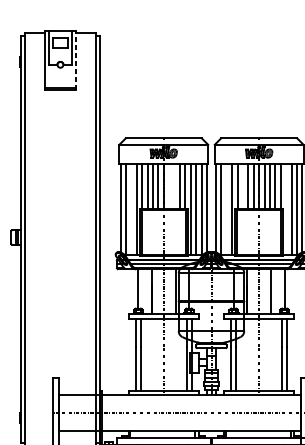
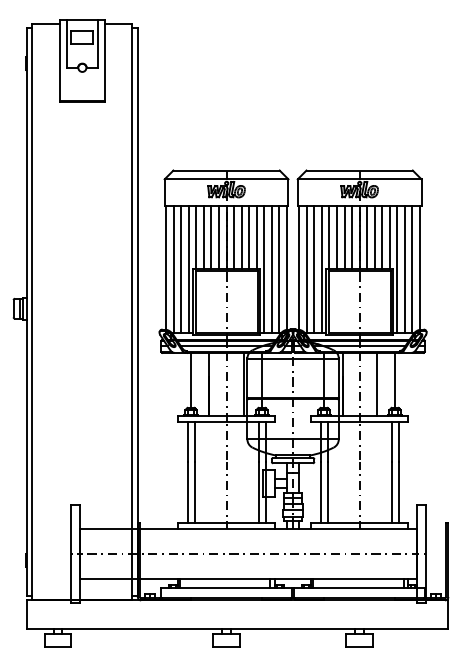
line: (76, 59) -> (104, 60), dashed -> solid
line: (169, 185) -> (234, 236), added
line: (174, 185) -> (241, 236), added
line: (243, 185) -> (337, 236), added
line: (131, 208) -> (181, 268), added
line: (226, 208) -> (314, 268), added
line: (286, 208) -> (397, 268), added

